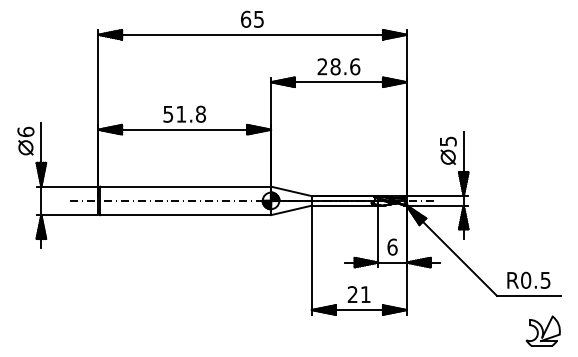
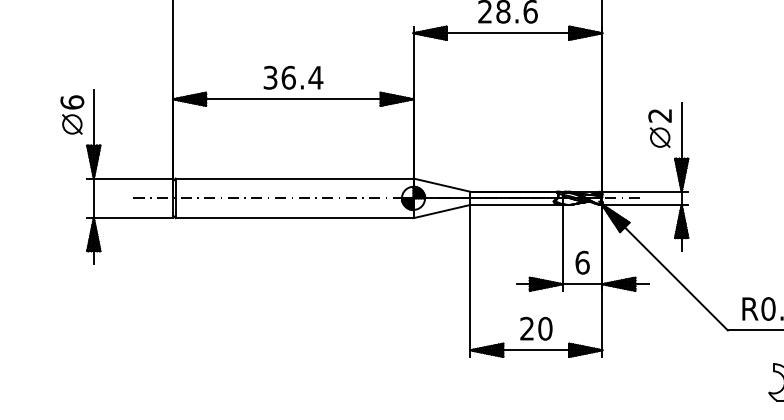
text: (184, 113) -> (293, 76), 51.8 -> 36.4
text: (447, 141) -> (659, 115), 5 -> 2
text: (365, 294) -> (544, 328), 21 -> 20

